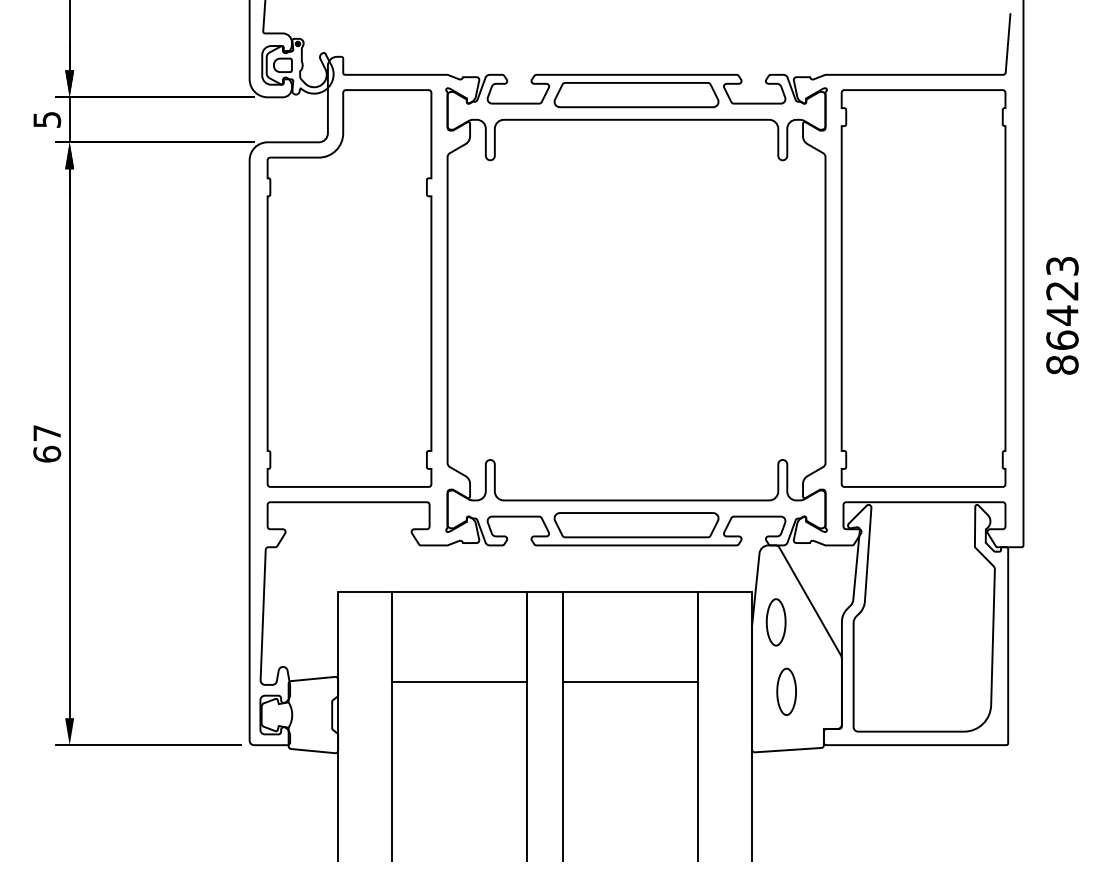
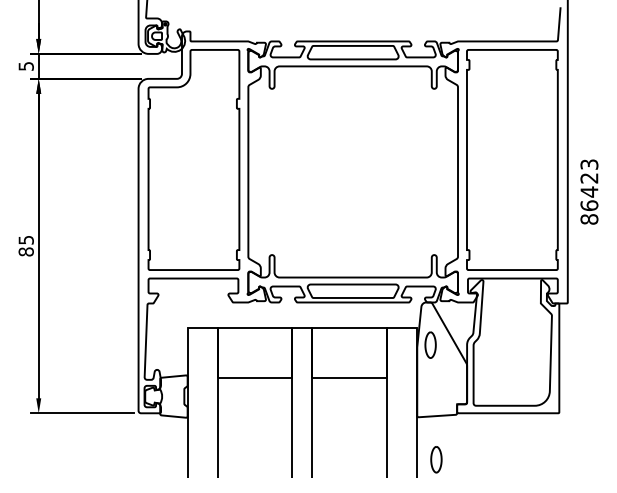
text: (1062, 314) -> (589, 191), moved
text: (45, 444) -> (25, 246), 67 -> 85
part: (786, 691) -> (436, 459), moved

